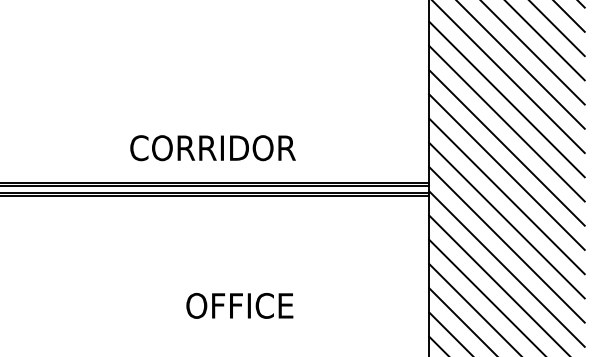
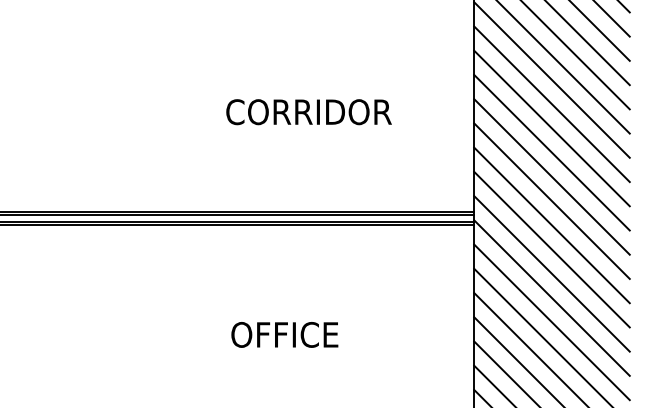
text: (212, 148) -> (308, 112), moved

